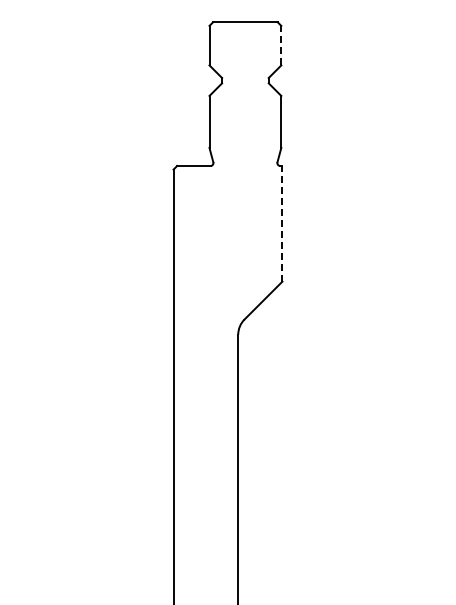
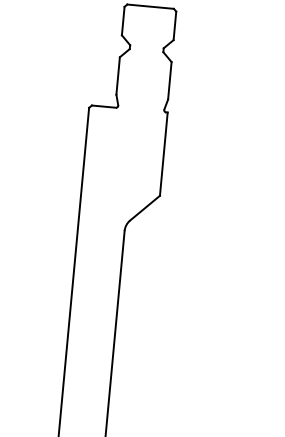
line: (281, 45) -> (175, 25), dashed -> solid
line: (282, 223) -> (163, 153), dashed -> solid

